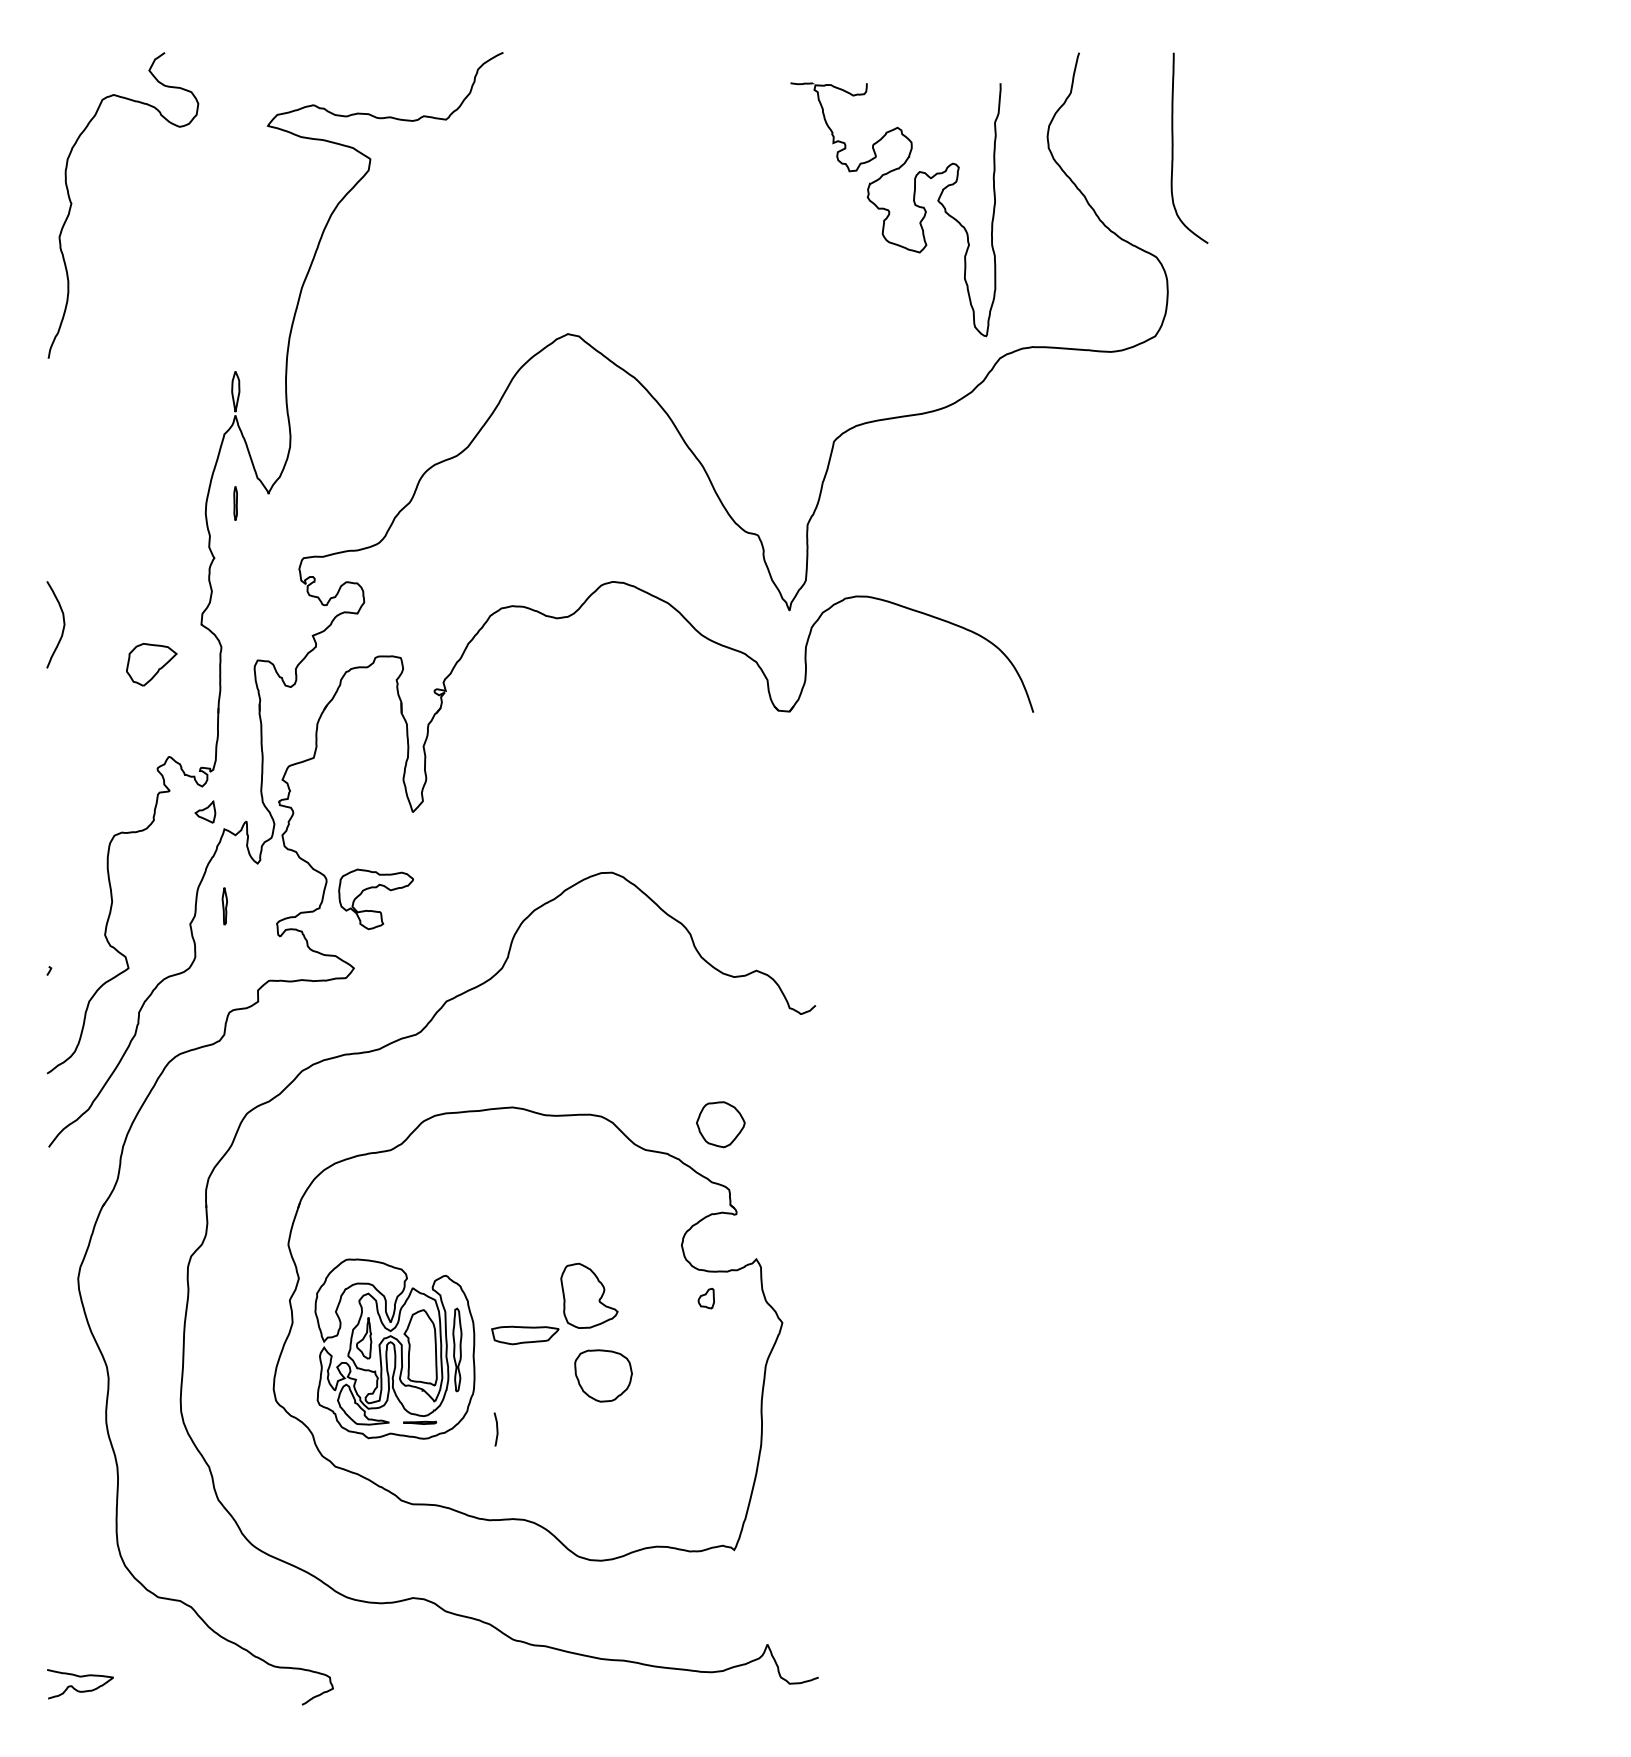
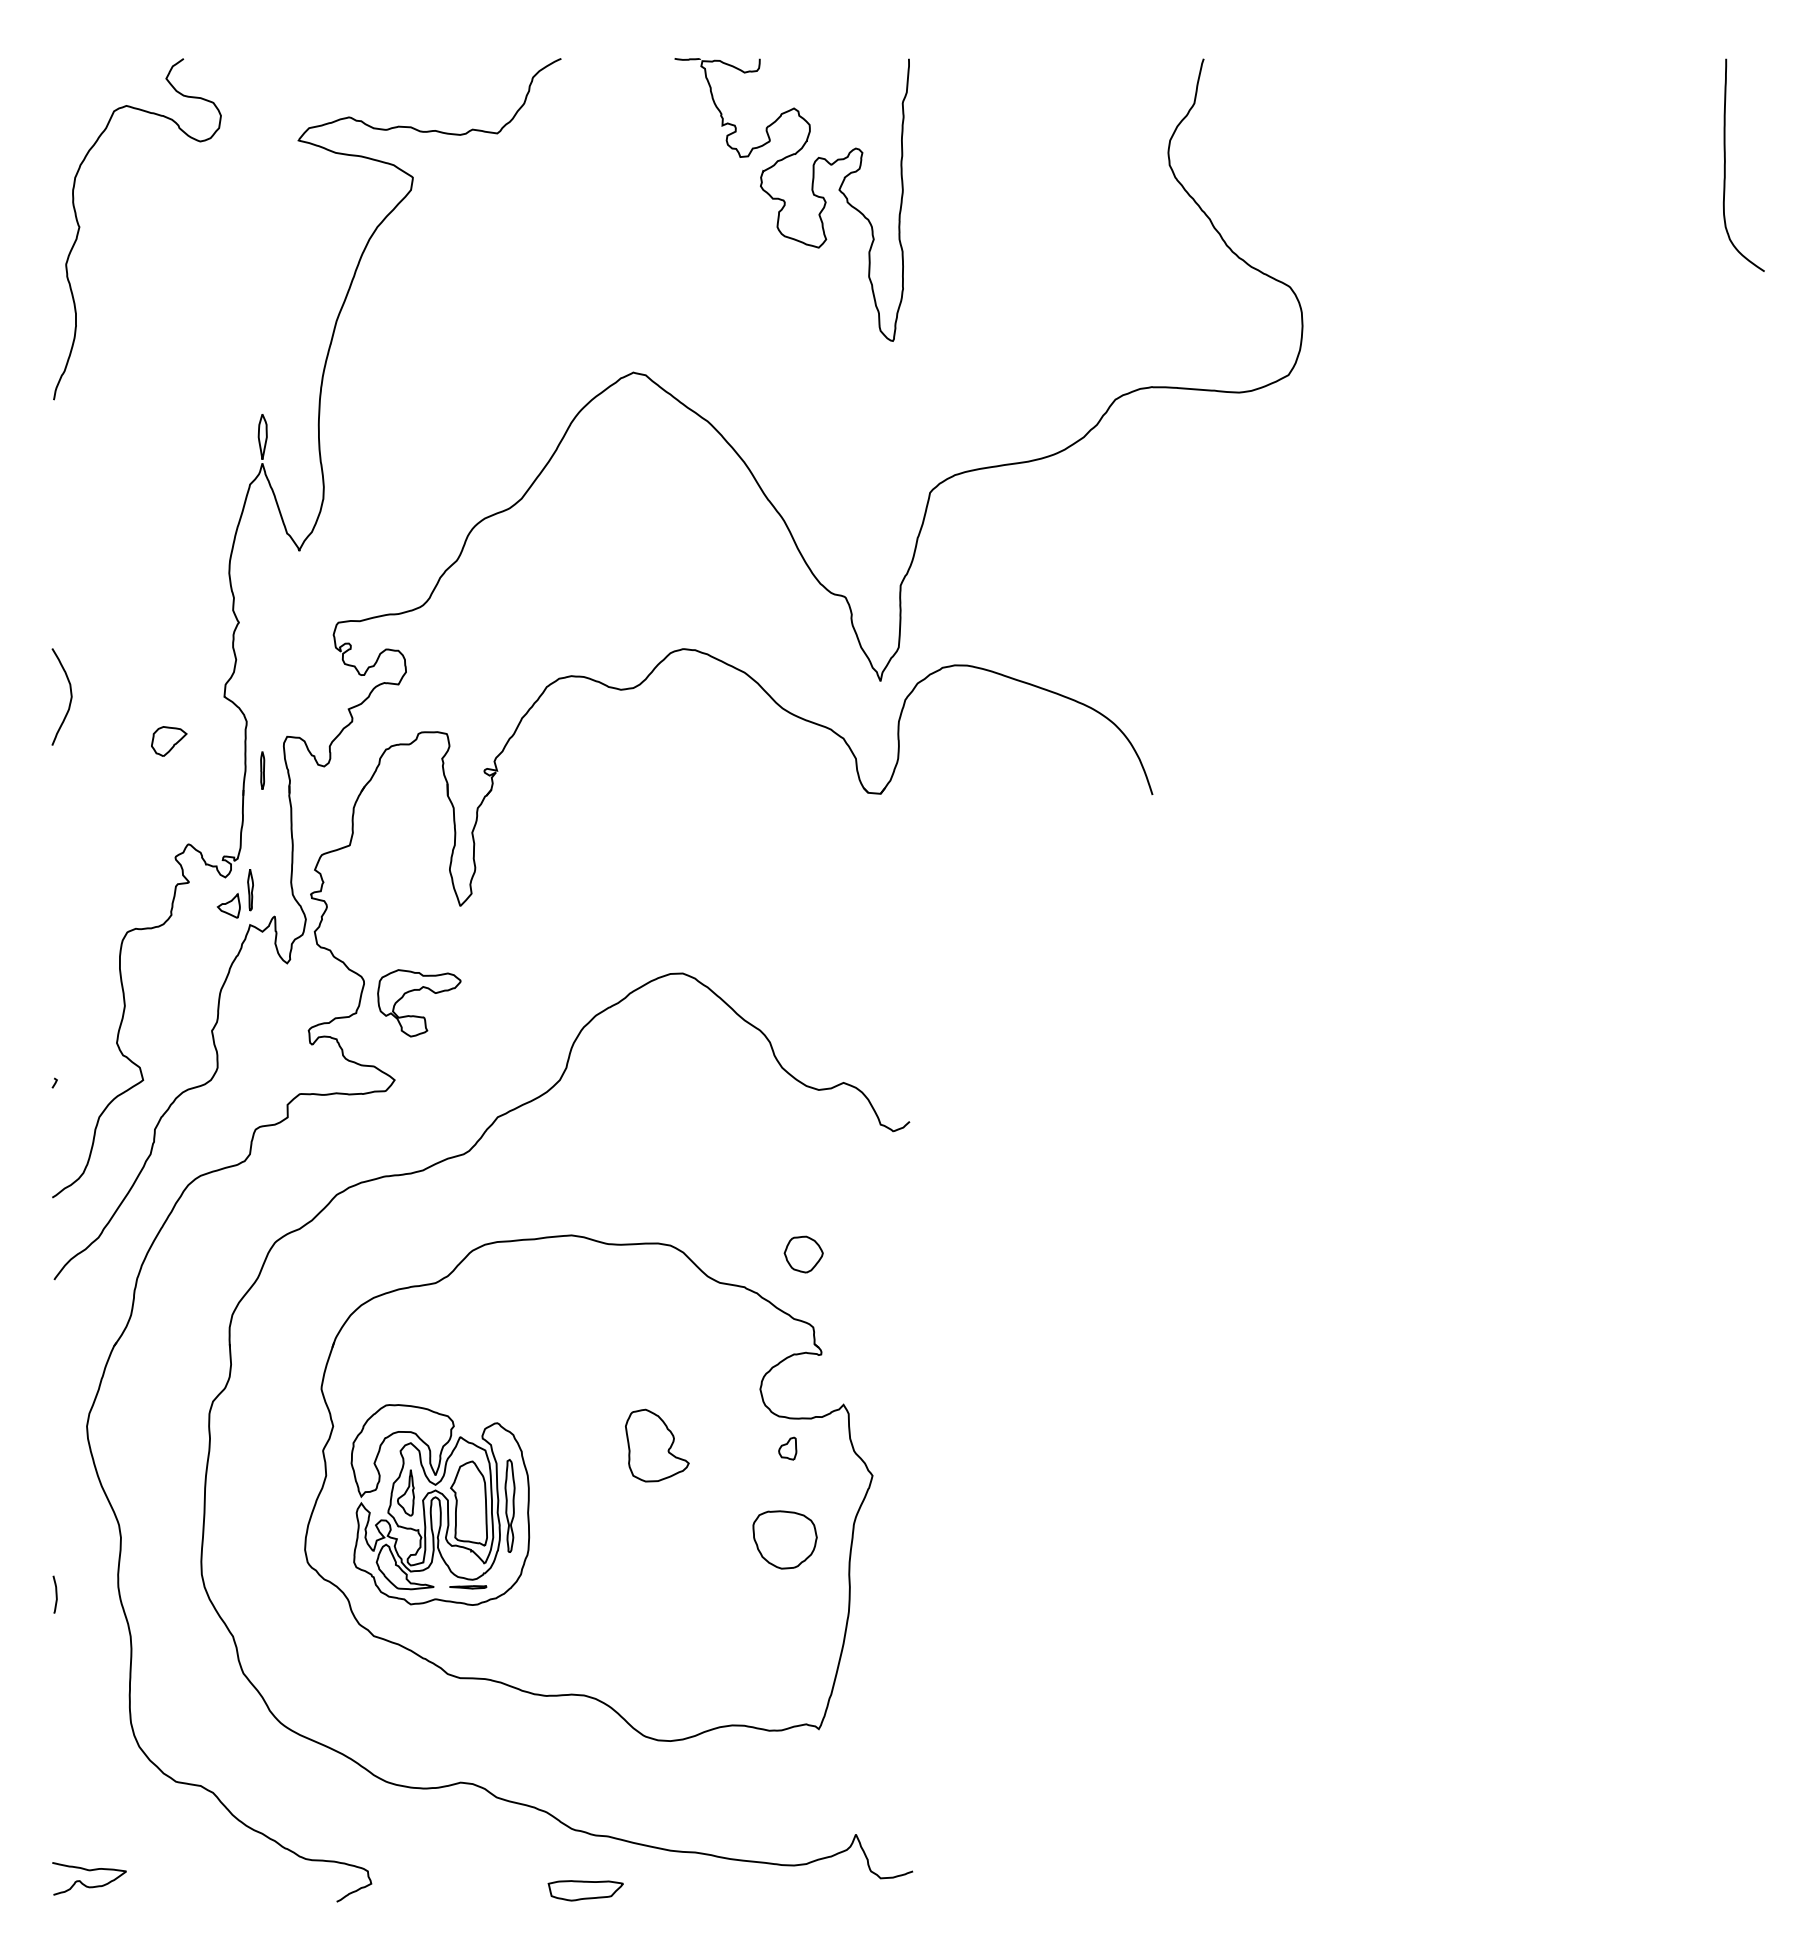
curve: (1173, 147) -> (1725, 164), moved
part: (889, 211) -> (785, 201), moved
part: (235, 503) -> (262, 770), moved
part: (152, 664) -> (169, 741), size x0.62
part: (224, 906) -> (250, 890), moved
part: (720, 1124) -> (803, 1254), size x0.71
part: (525, 1335) -> (585, 1890), moved
part: (603, 1375) -> (784, 1539), moved
curve: (496, 1429) -> (55, 1594), moved

